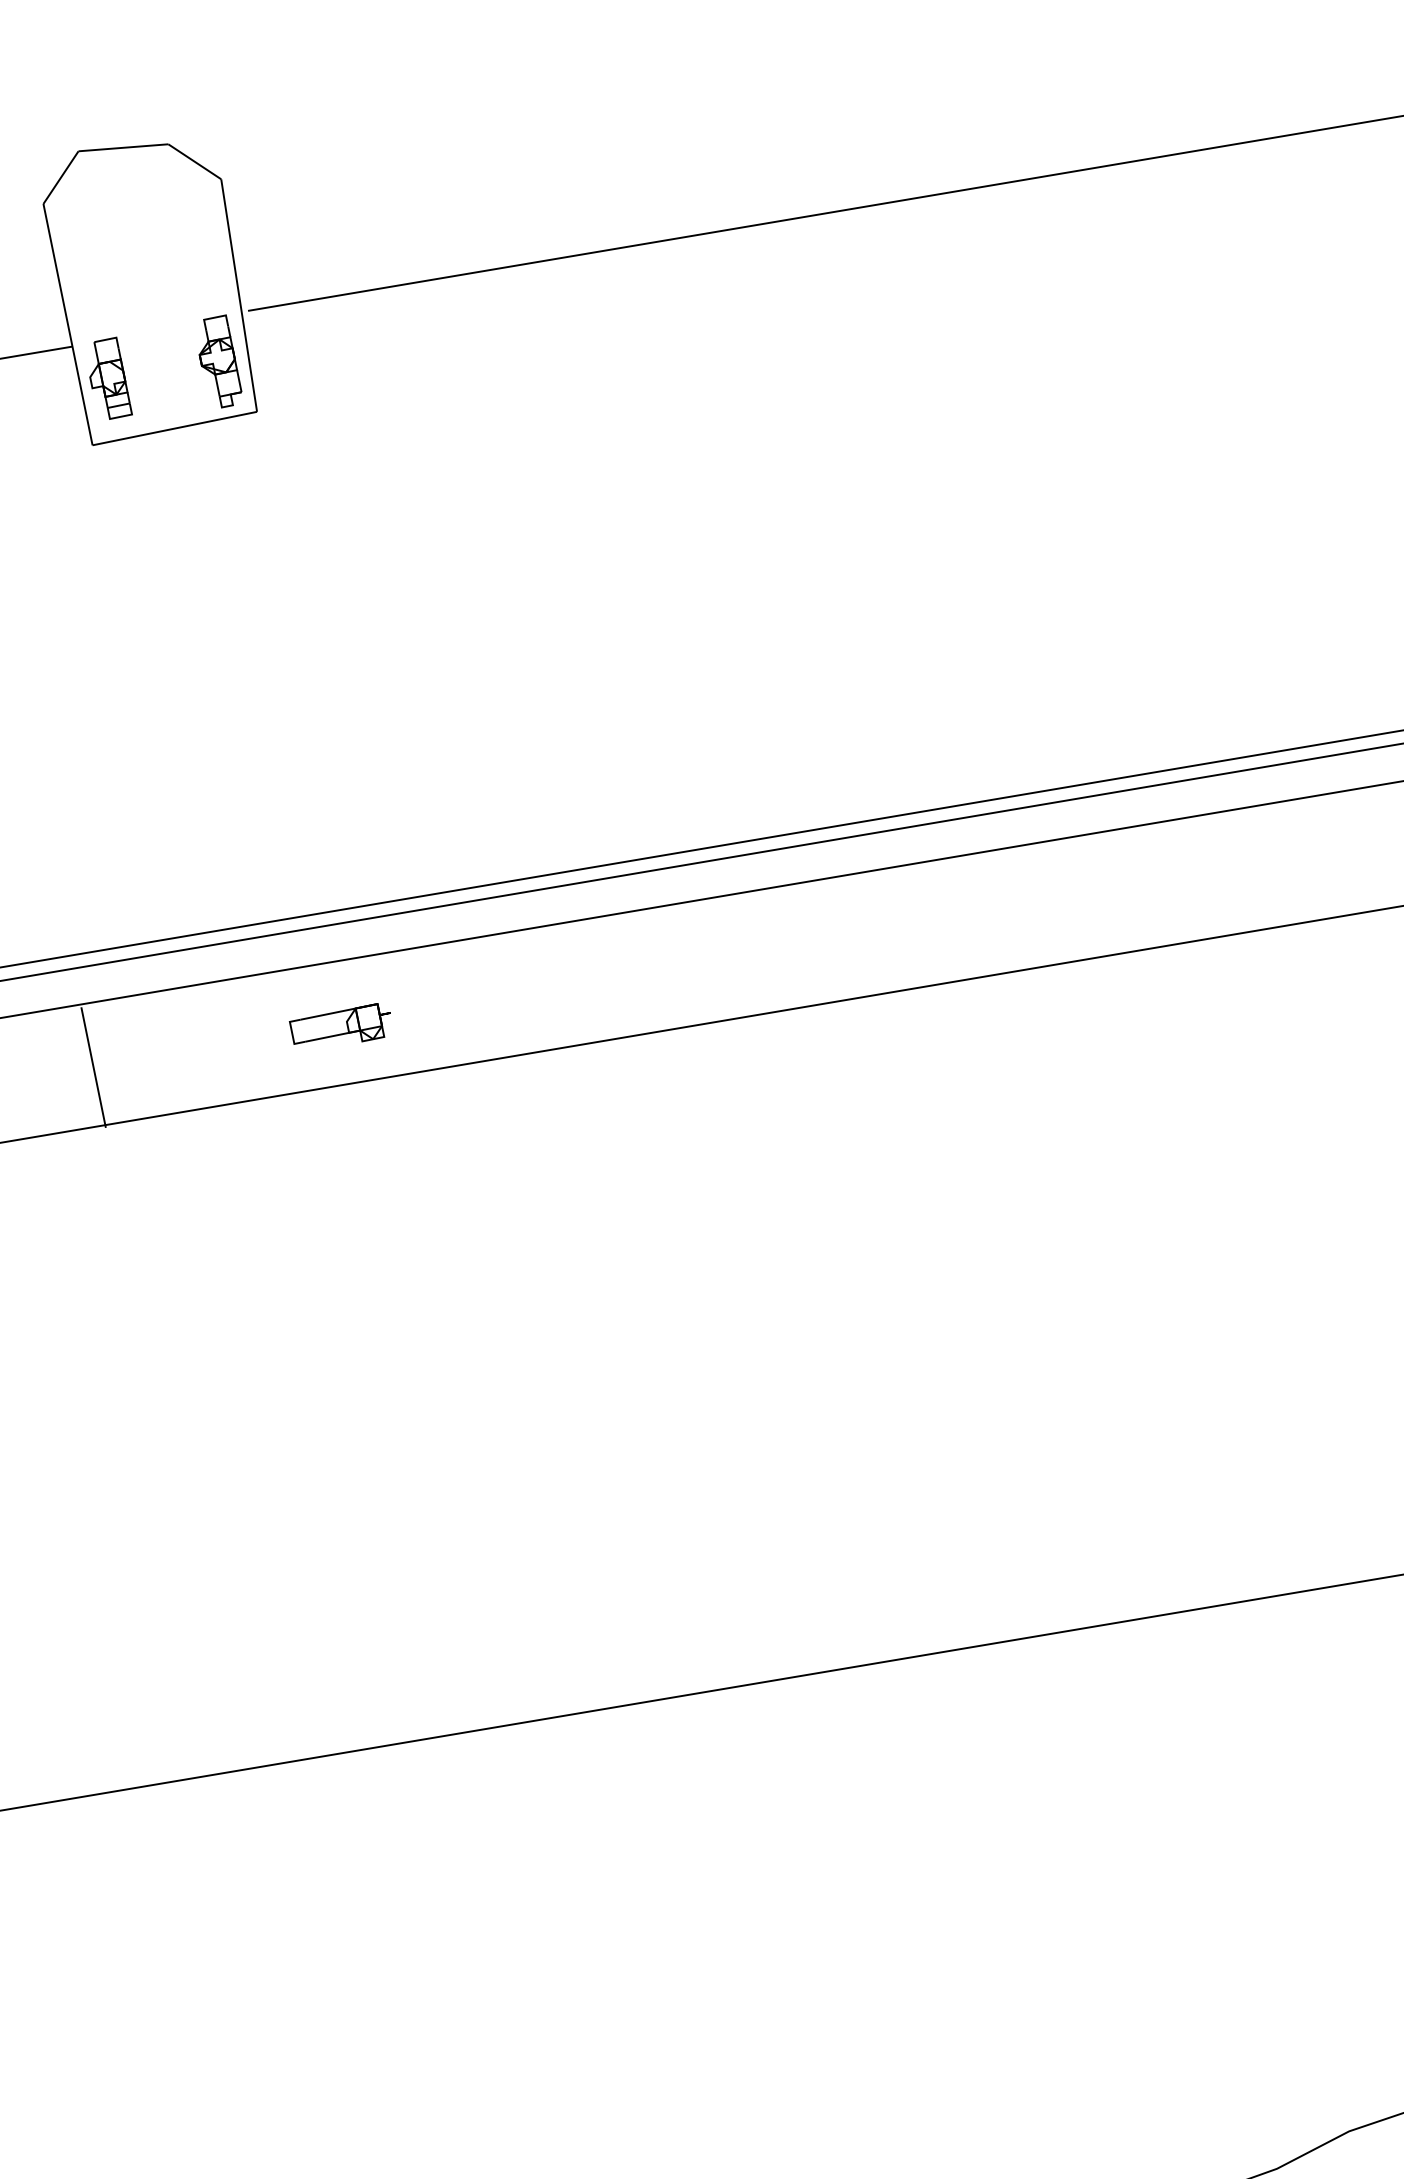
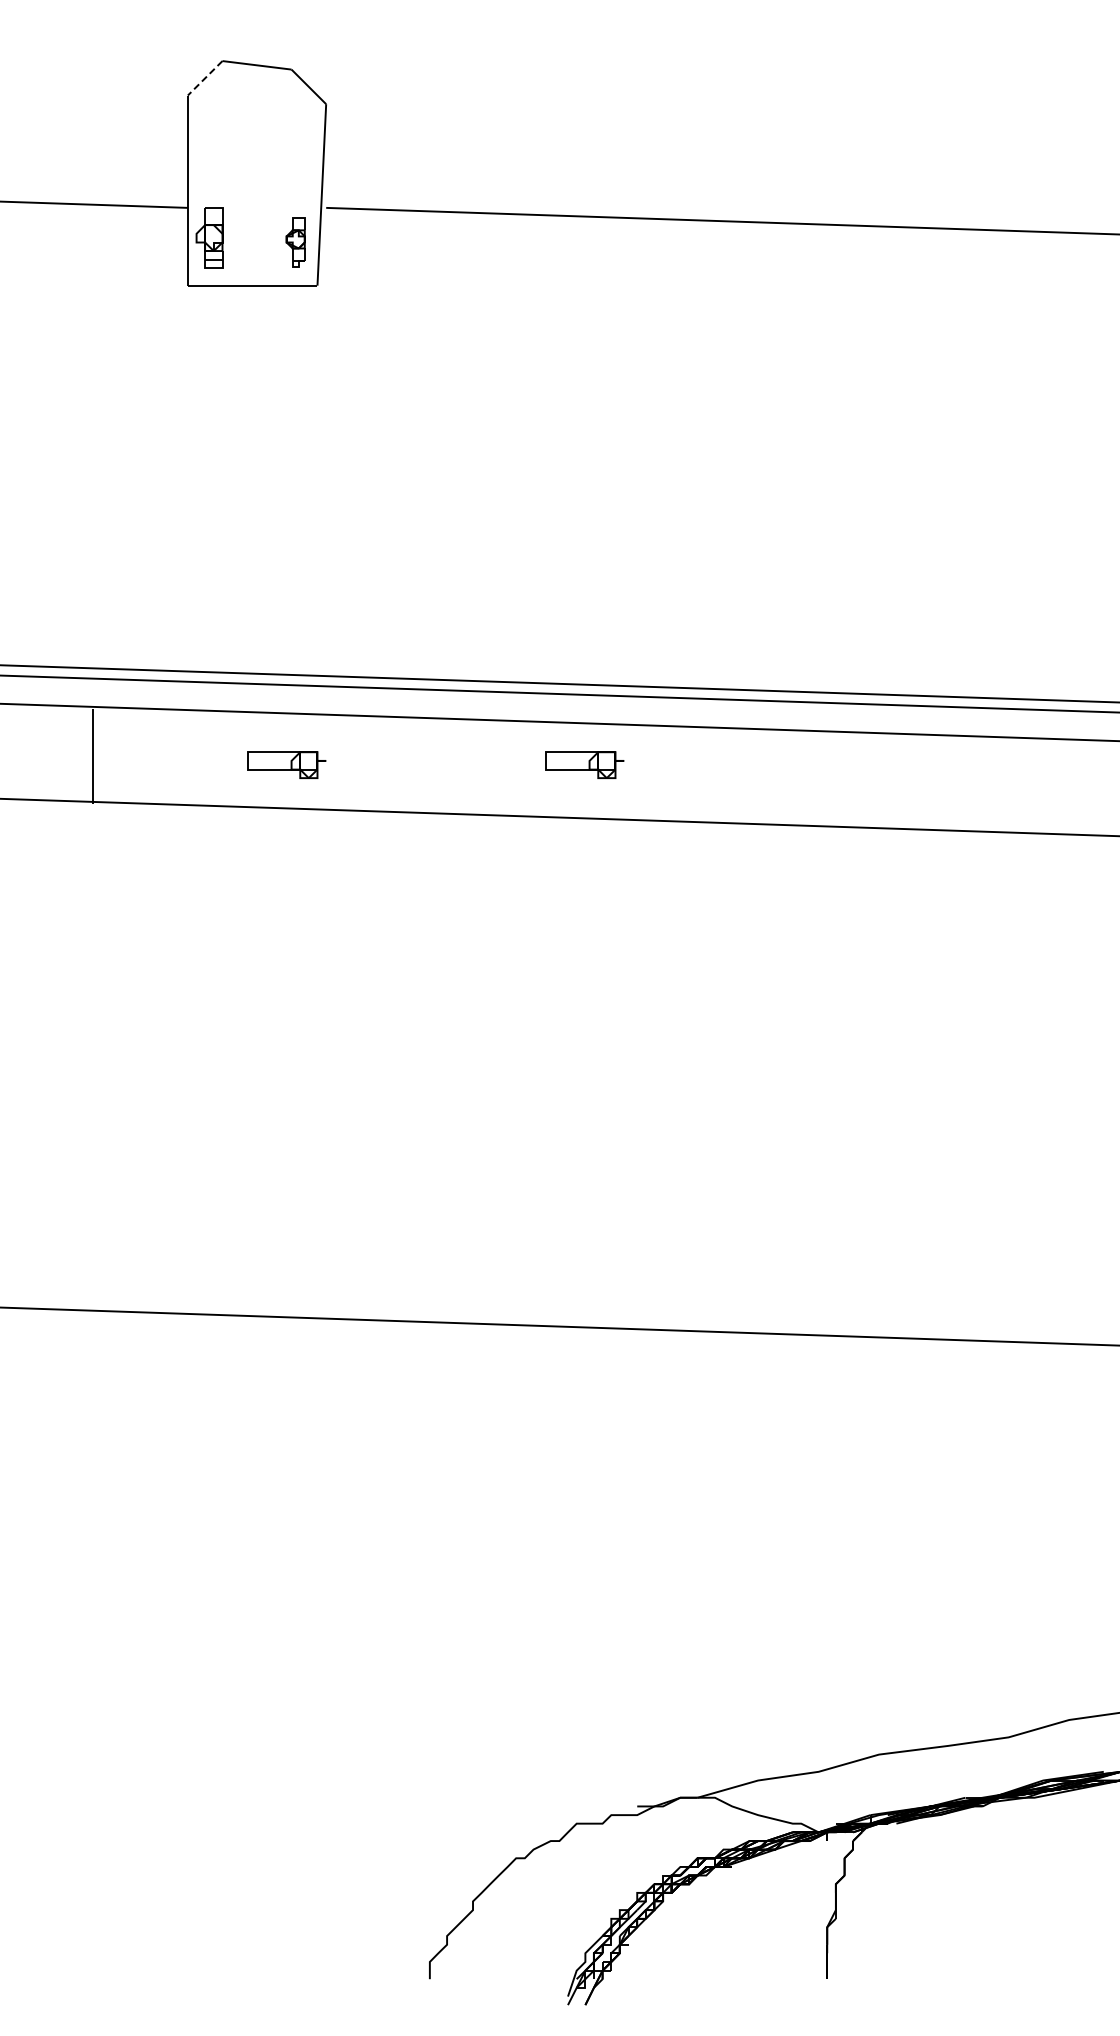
line: (60, 178) -> (204, 78), solid -> dashed
part: (218, 362) -> (295, 242), size x0.7
part: (719, 950) -> (584, 764), added

